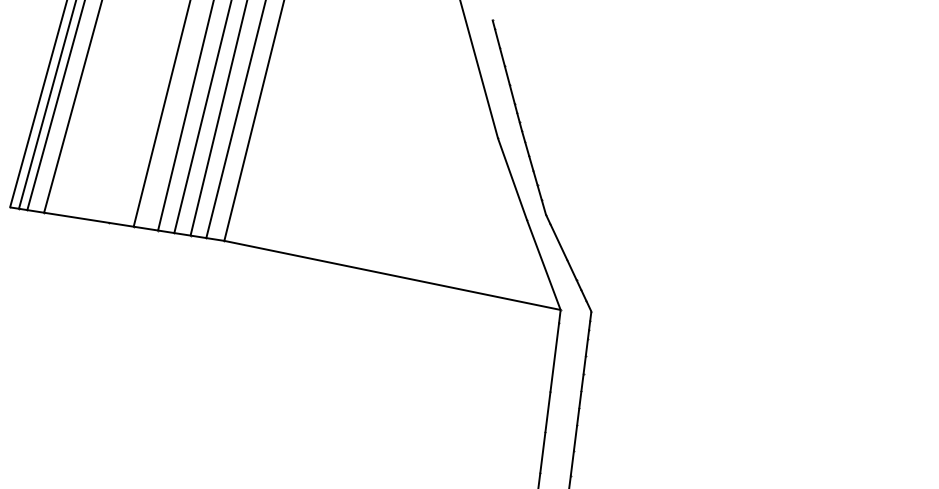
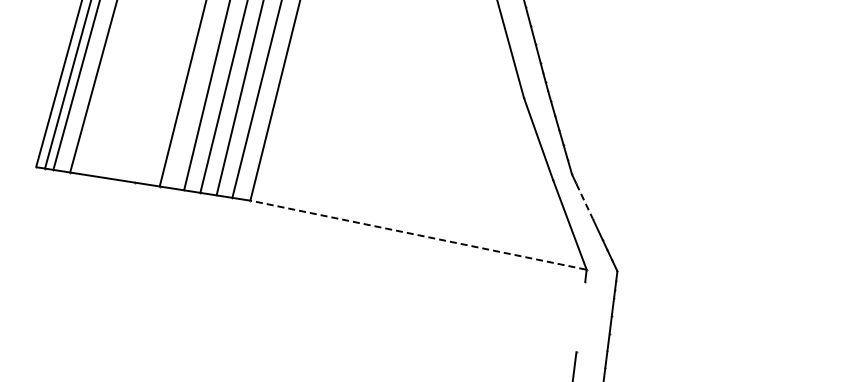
line: (558, 242) -> (584, 202), solid -> dashed
line: (392, 275) -> (418, 235), solid -> dashed
line: (554, 357) -> (580, 317), removed

